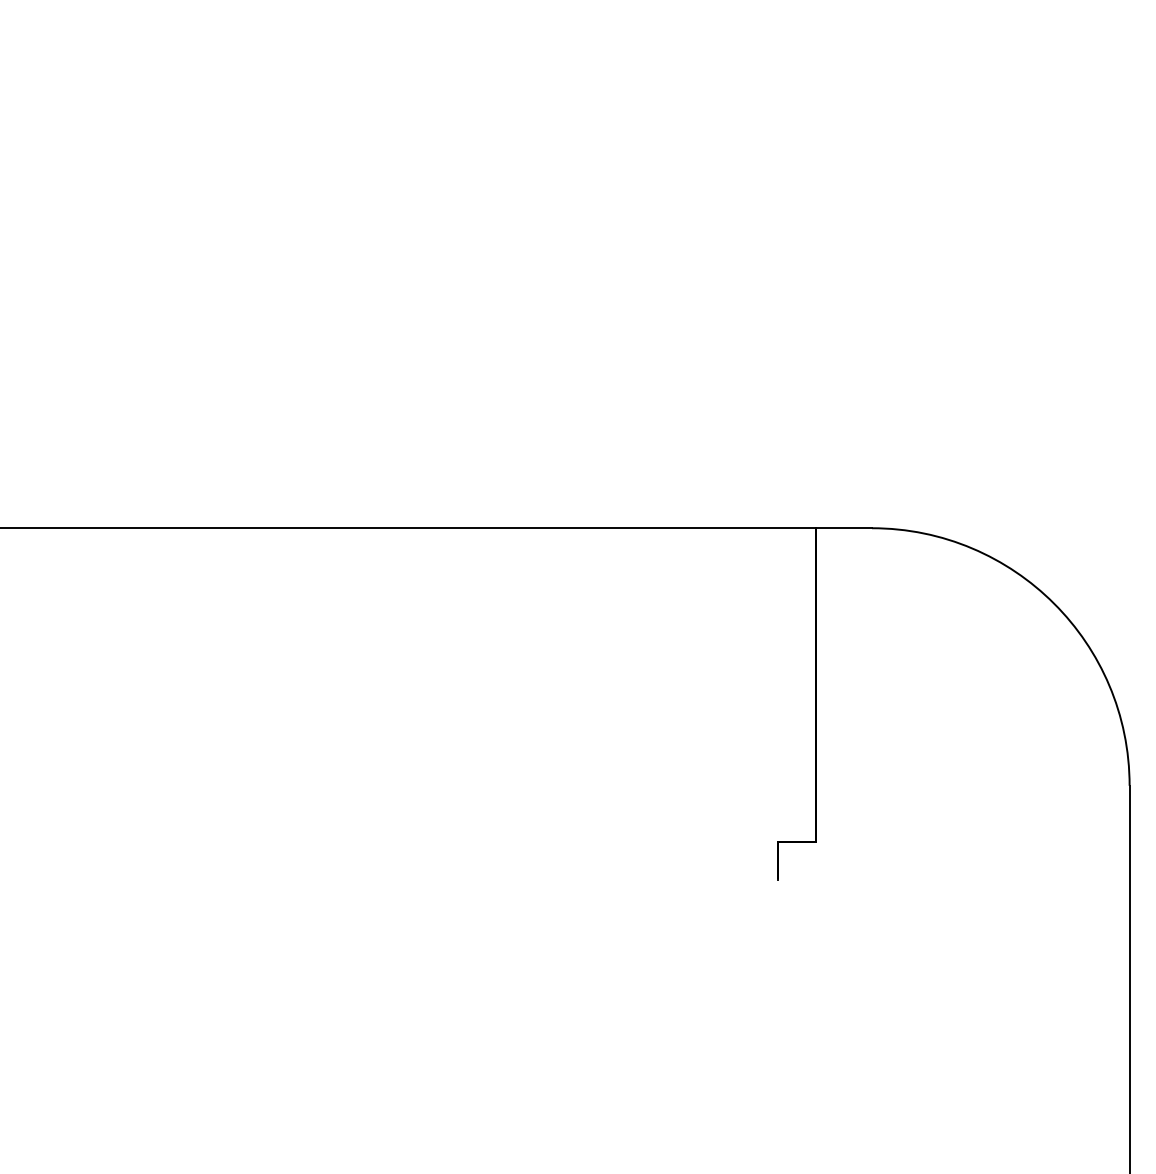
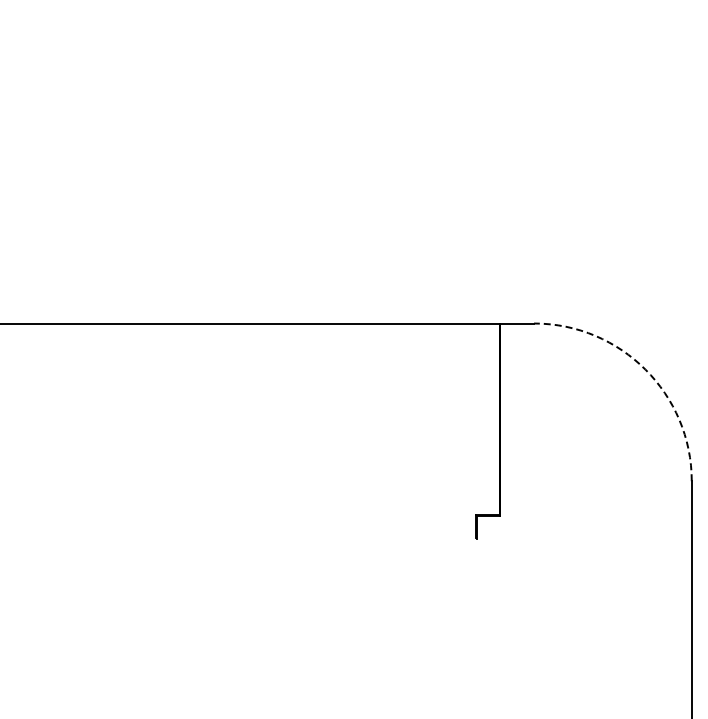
arc: (1054, 603) -> (645, 369), solid -> dashed

